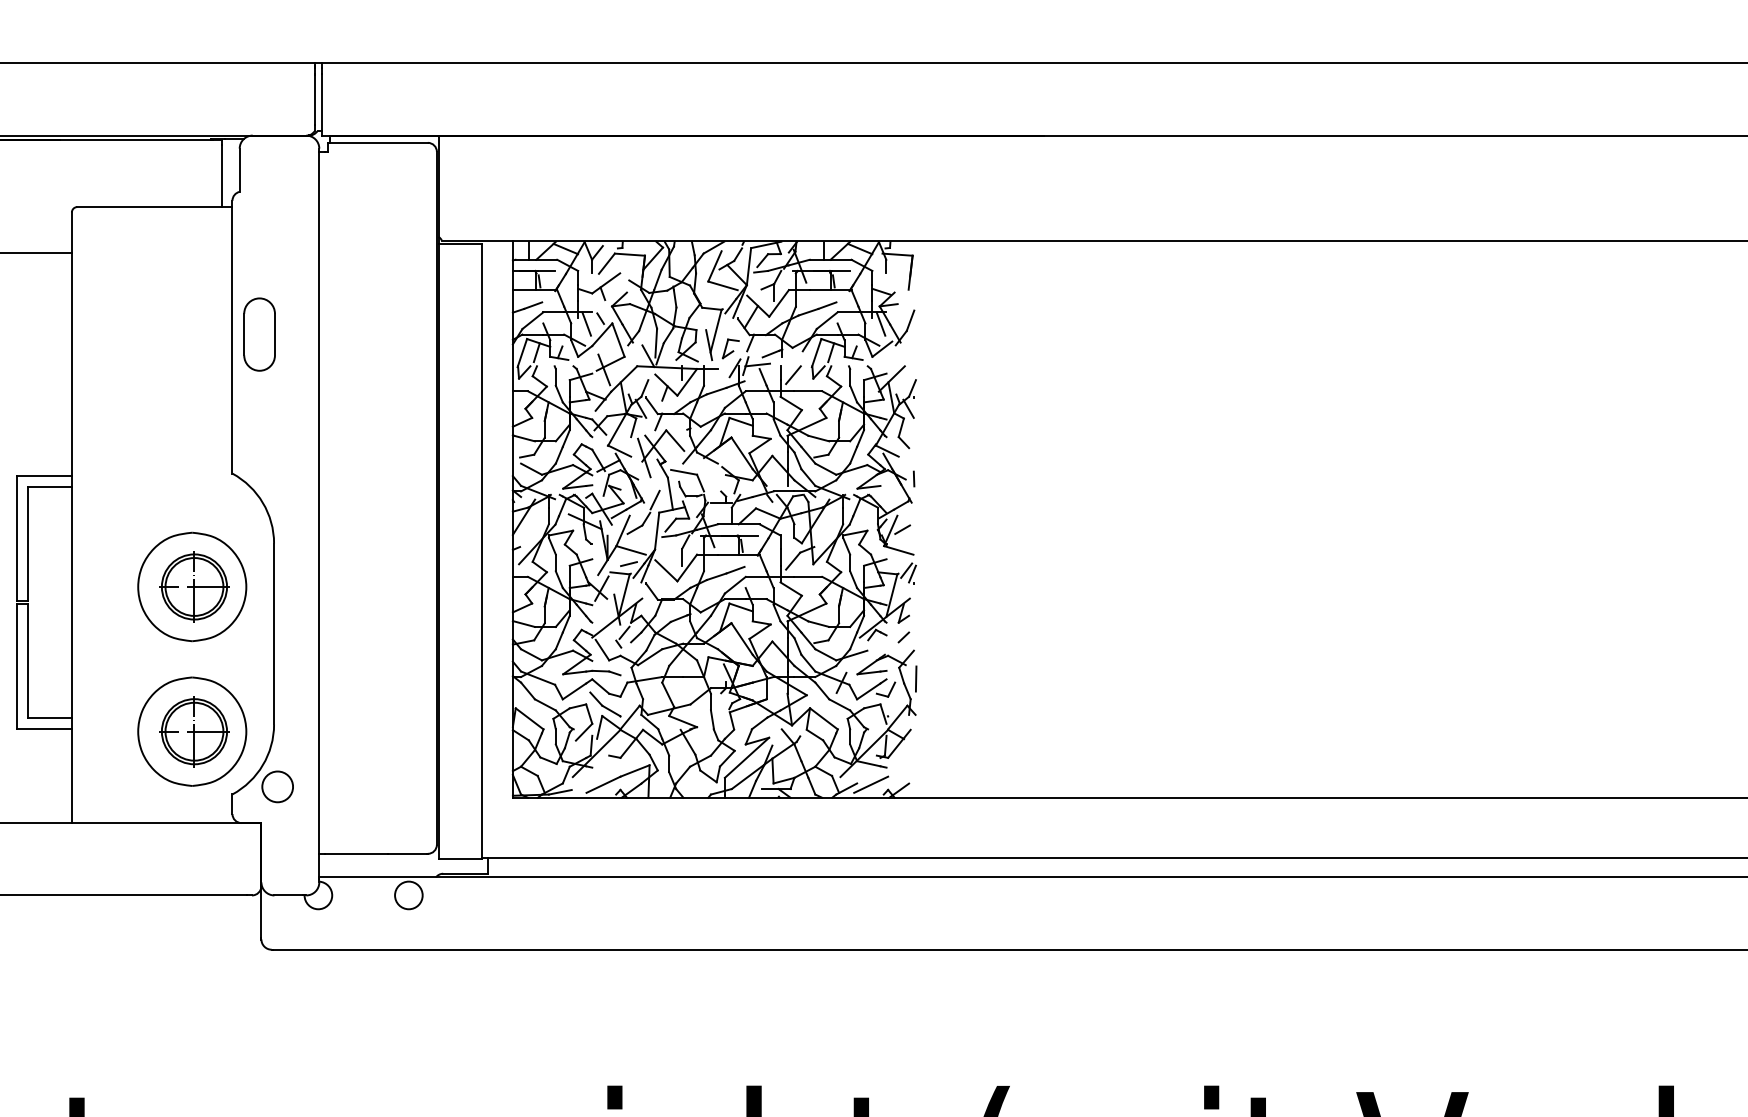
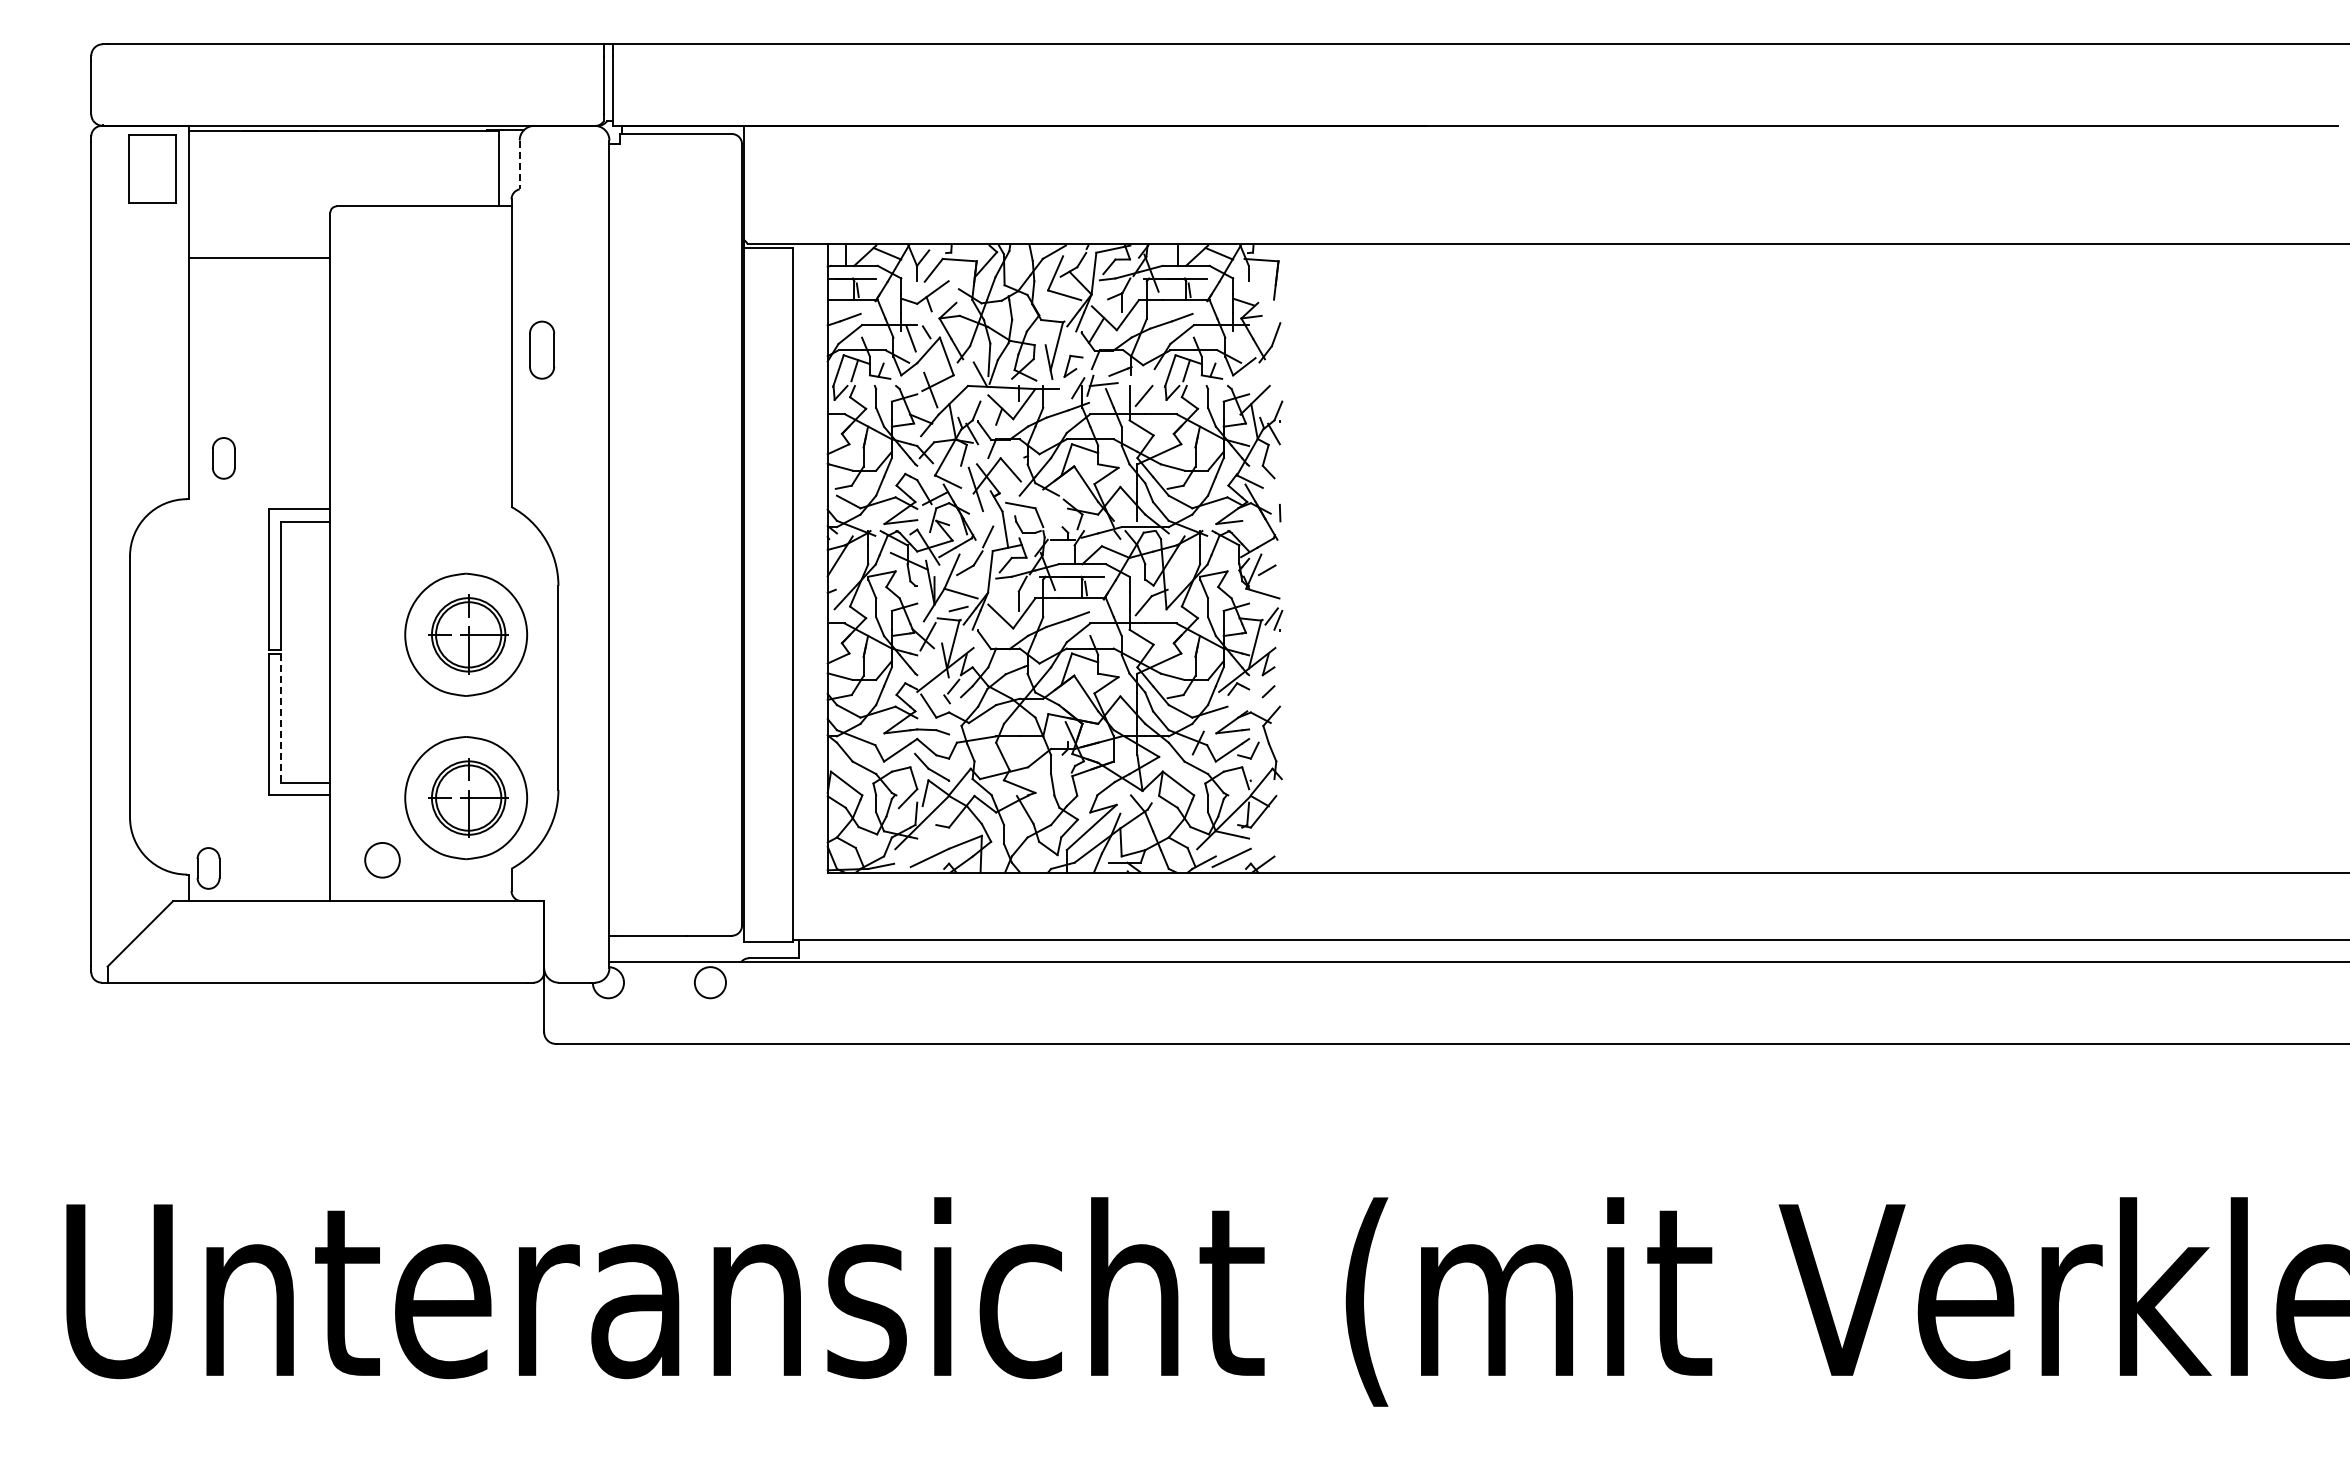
line: (239, 170) -> (519, 165), solid -> dashed
line: (880, 324) -> (1242, 338), removed
part: (259, 333) -> (541, 349), size x0.7
line: (27, 662) -> (280, 719), solid -> dashed
line: (916, 678) -> (1282, 738), removed
circle: (277, 787) -> (382, 860), moved

